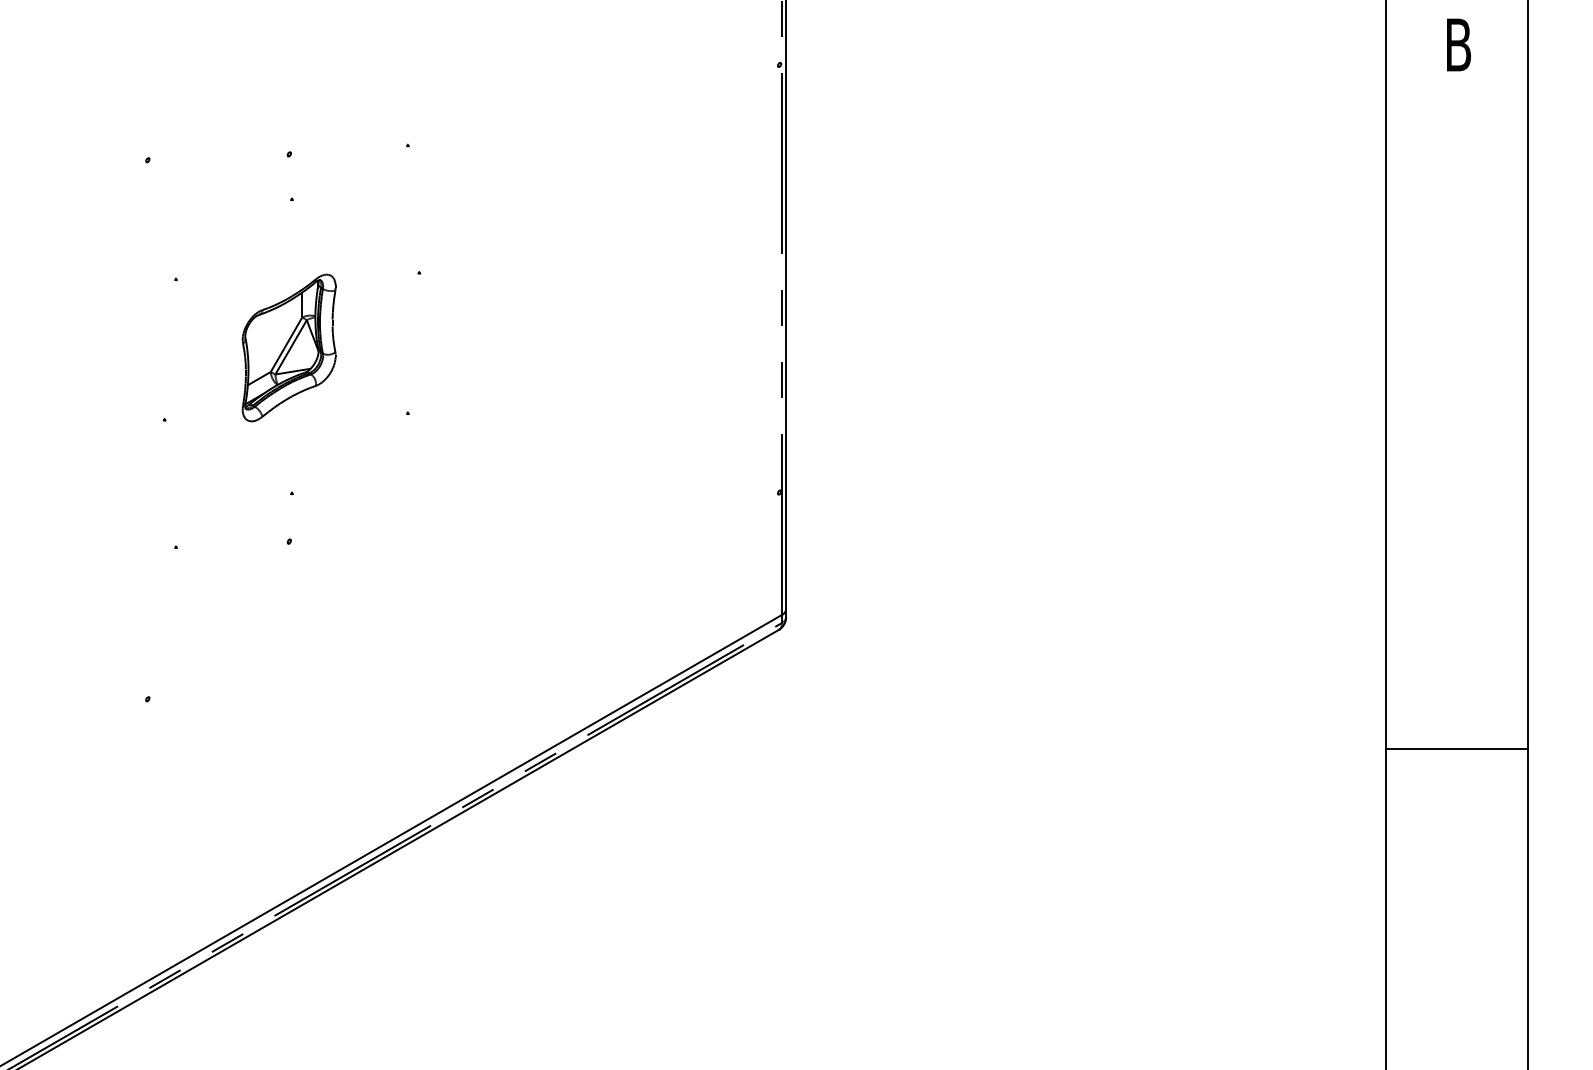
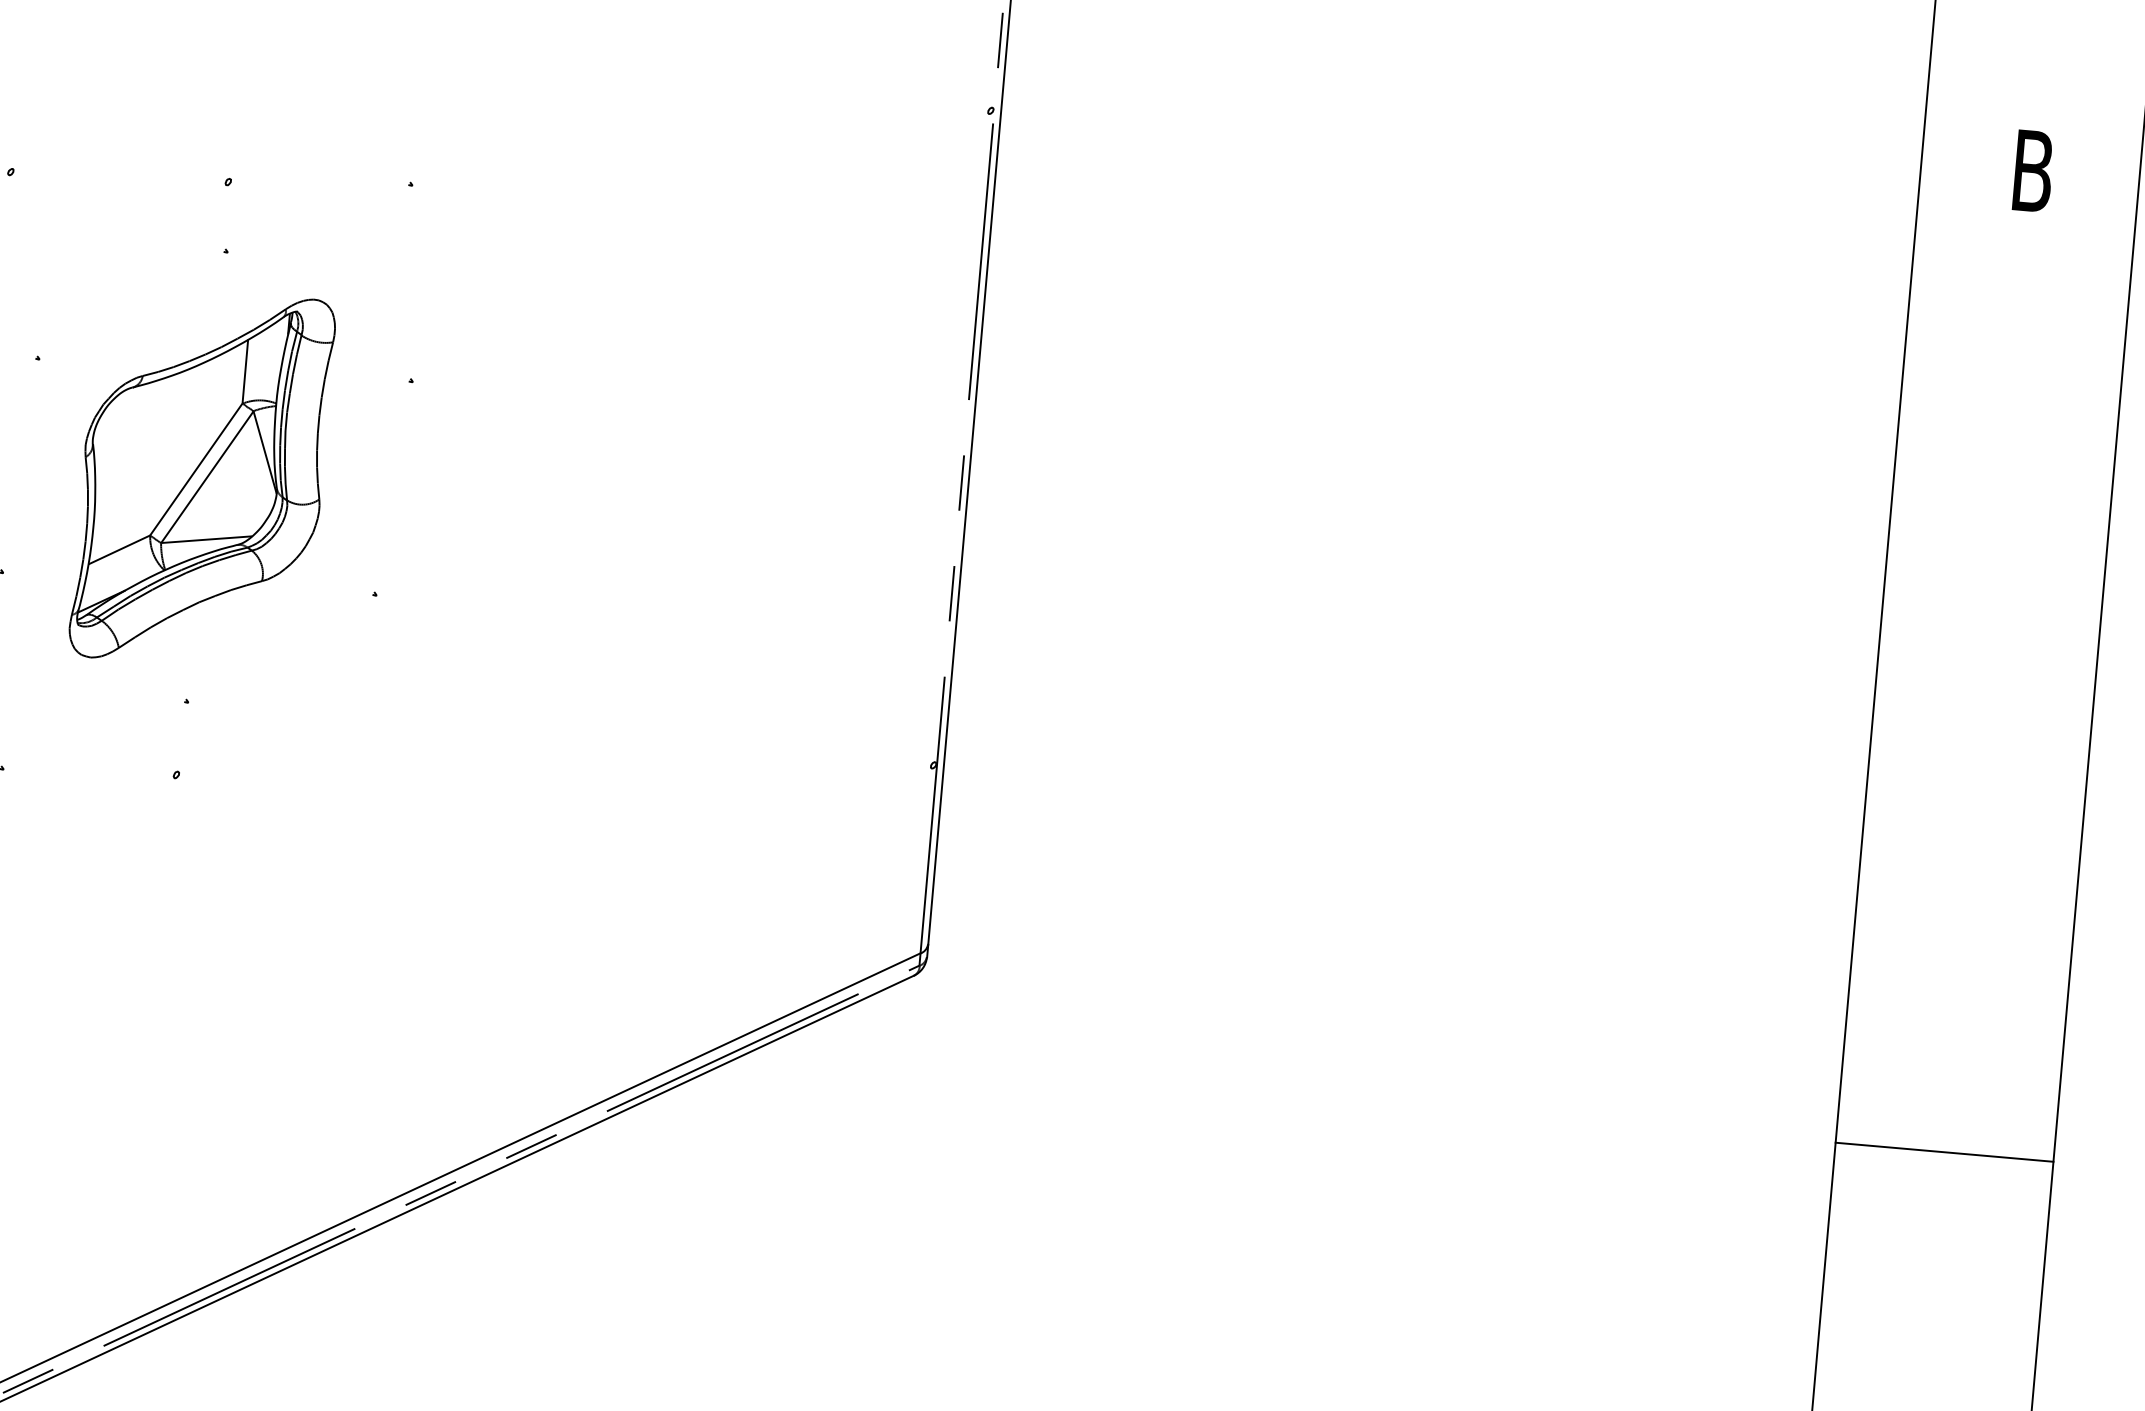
part: (288, 347) -> (201, 477), size x1.67
line: (1456, 748) -> (1944, 1151), moved

